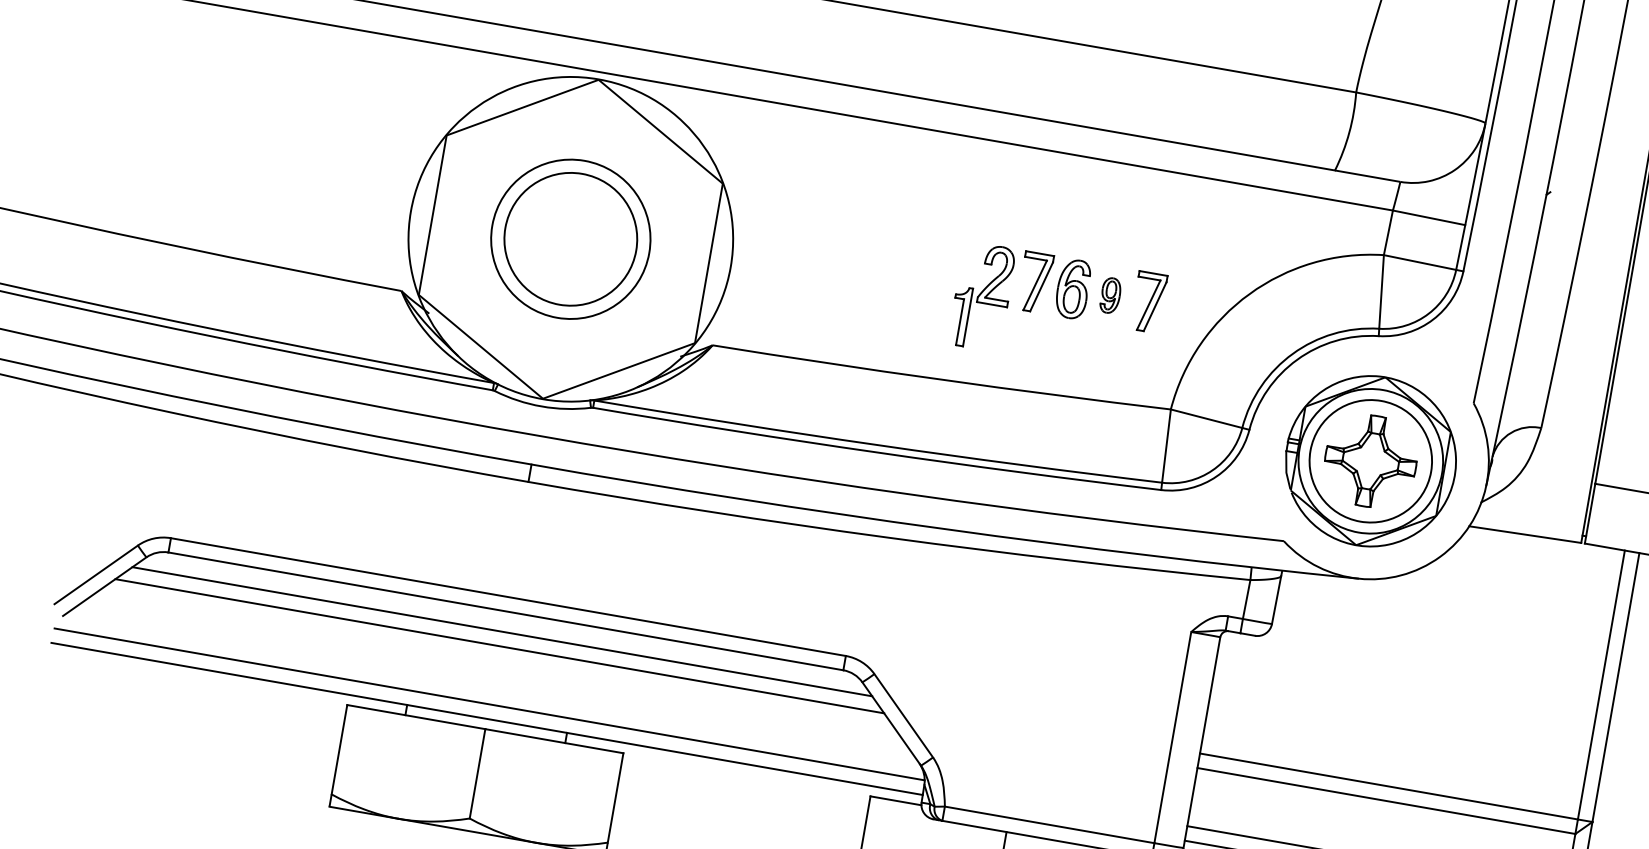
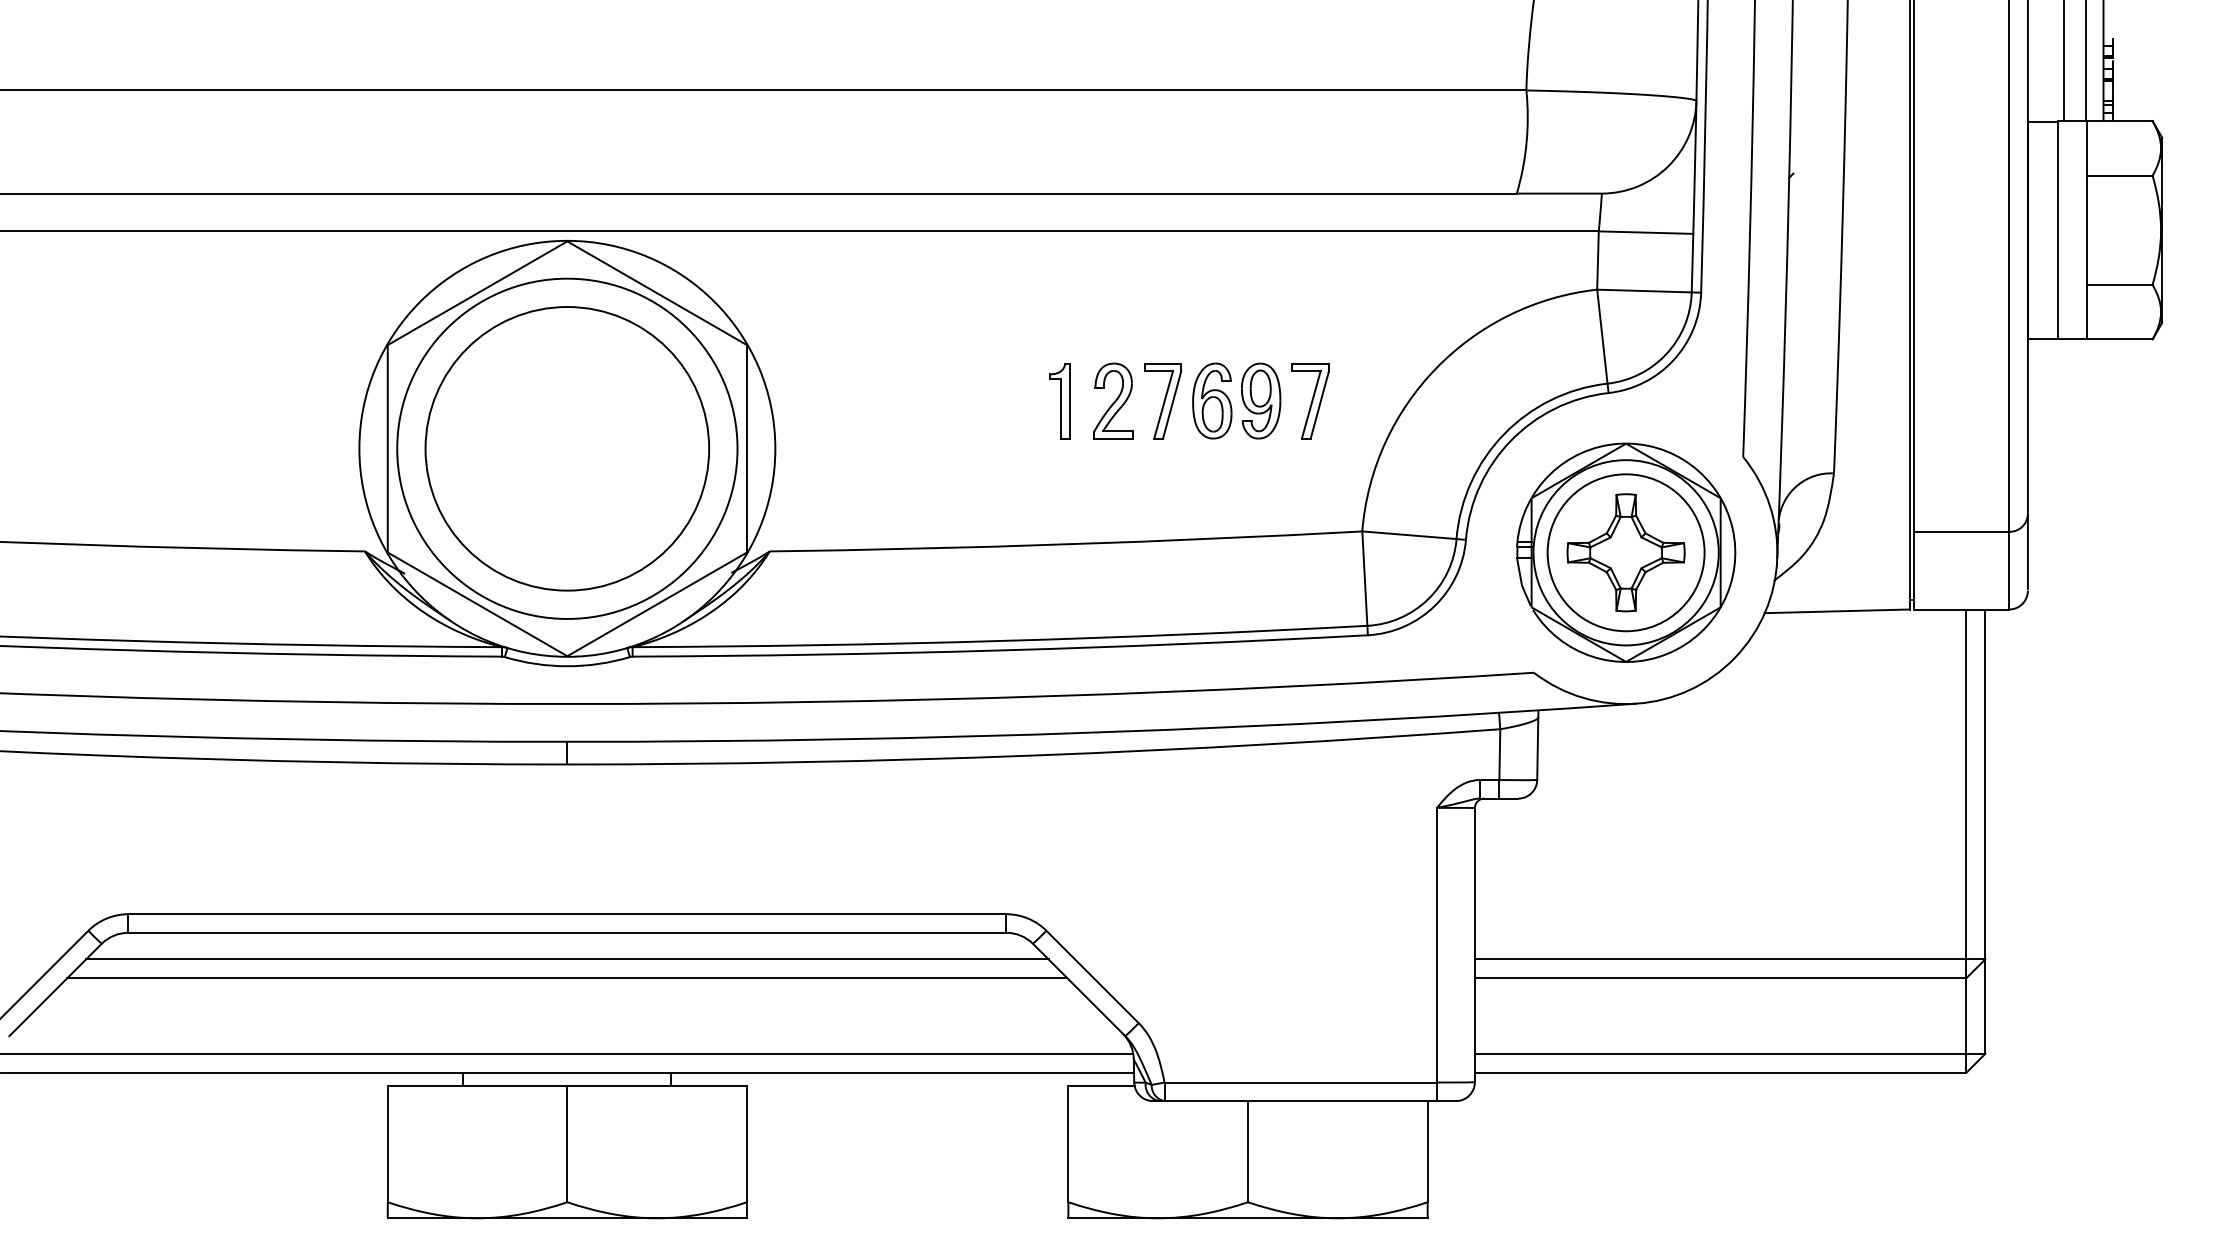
circle: (570, 239) -> (567, 448), size x1.67
circle: (570, 239) -> (567, 448), size x1.67
part: (1110, 295) -> (1261, 400), size x1.67
part: (959, 316) -> (1059, 401), moved

